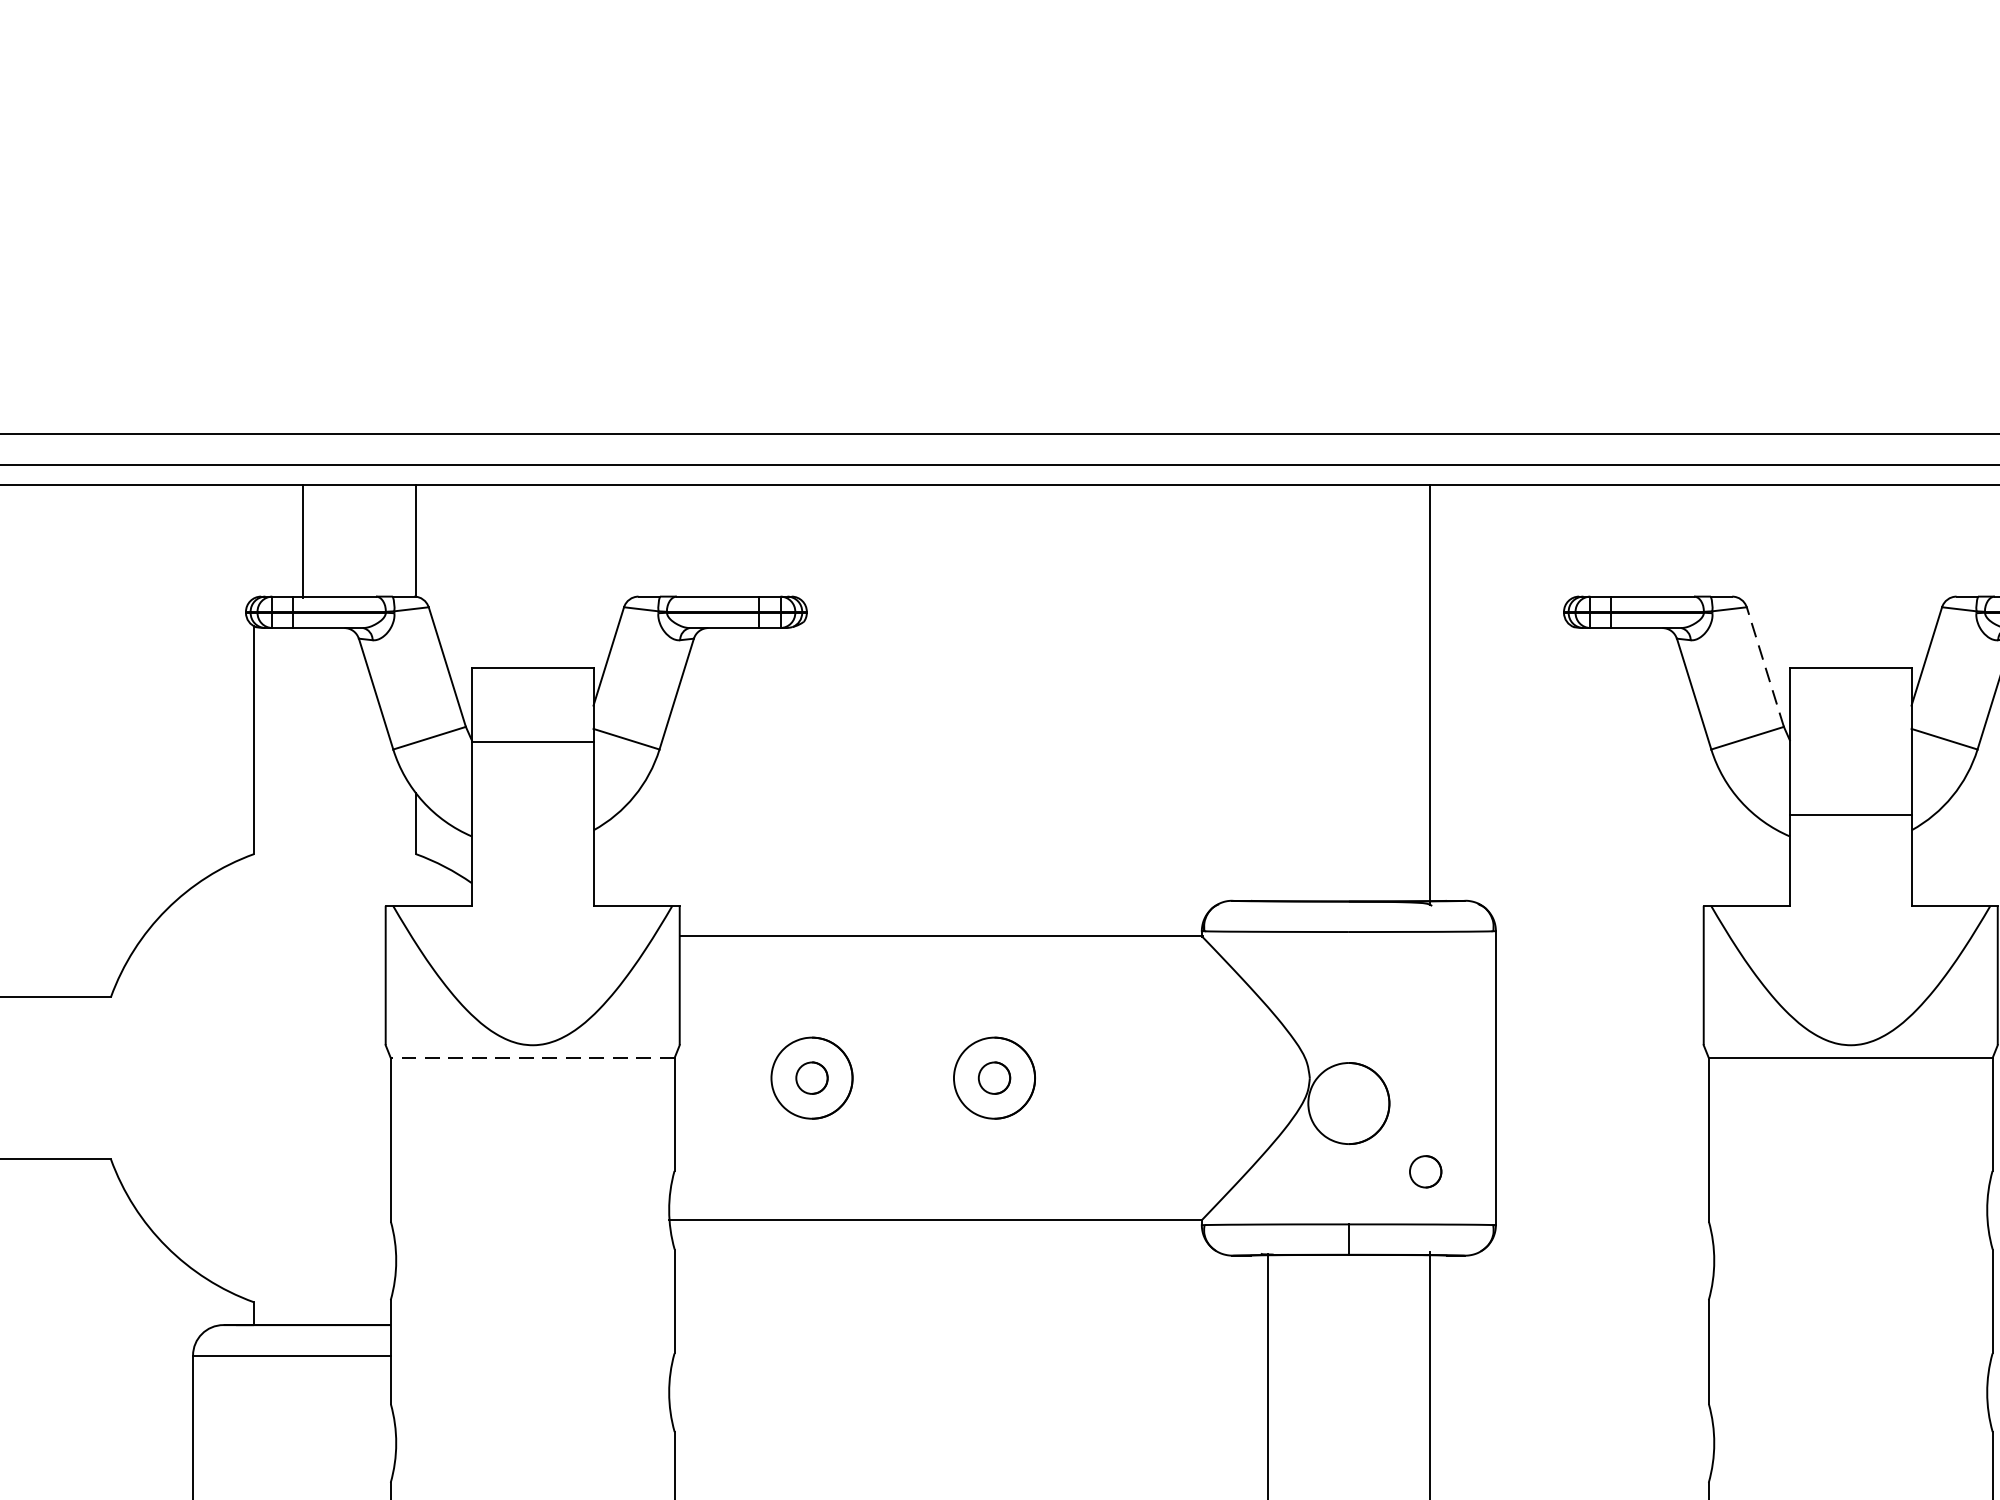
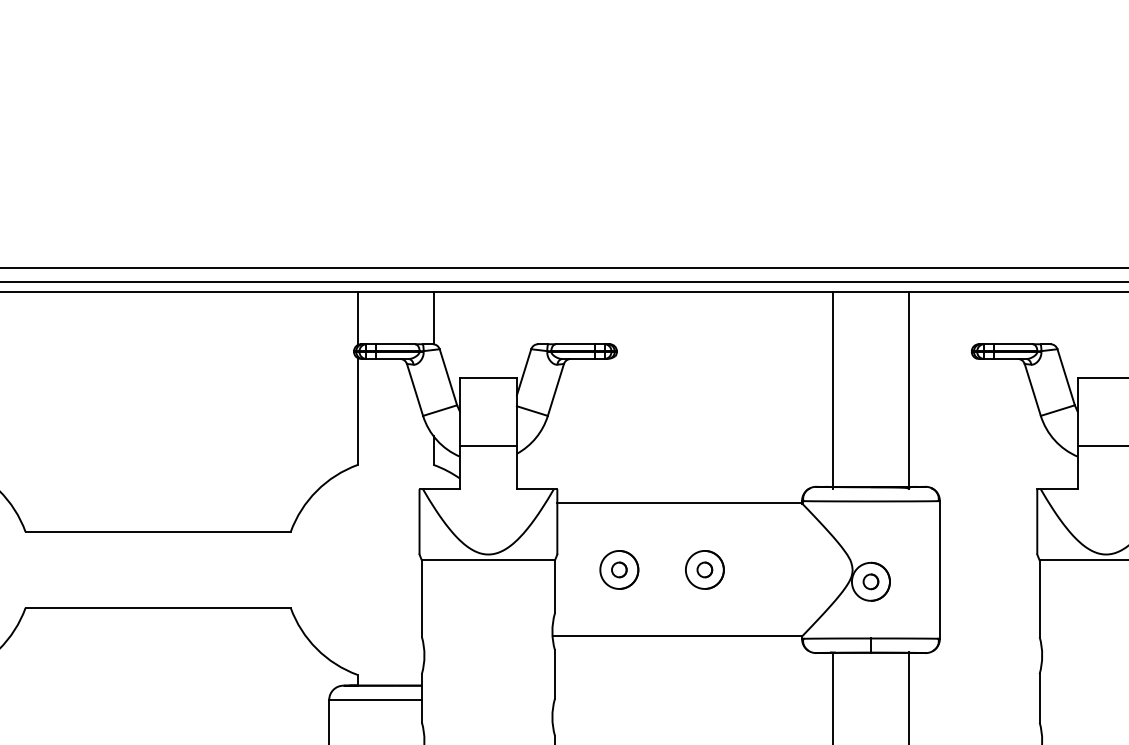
line: (302, 541) -> (357, 318), moved
line: (1766, 665) -> (1066, 376), dashed -> solid
line: (1266, 695) -> (832, 390), added
line: (530, 742) -> (487, 446), moved
line: (532, 1058) -> (488, 560), dashed -> solid
part: (1424, 1171) -> (870, 581), moved

